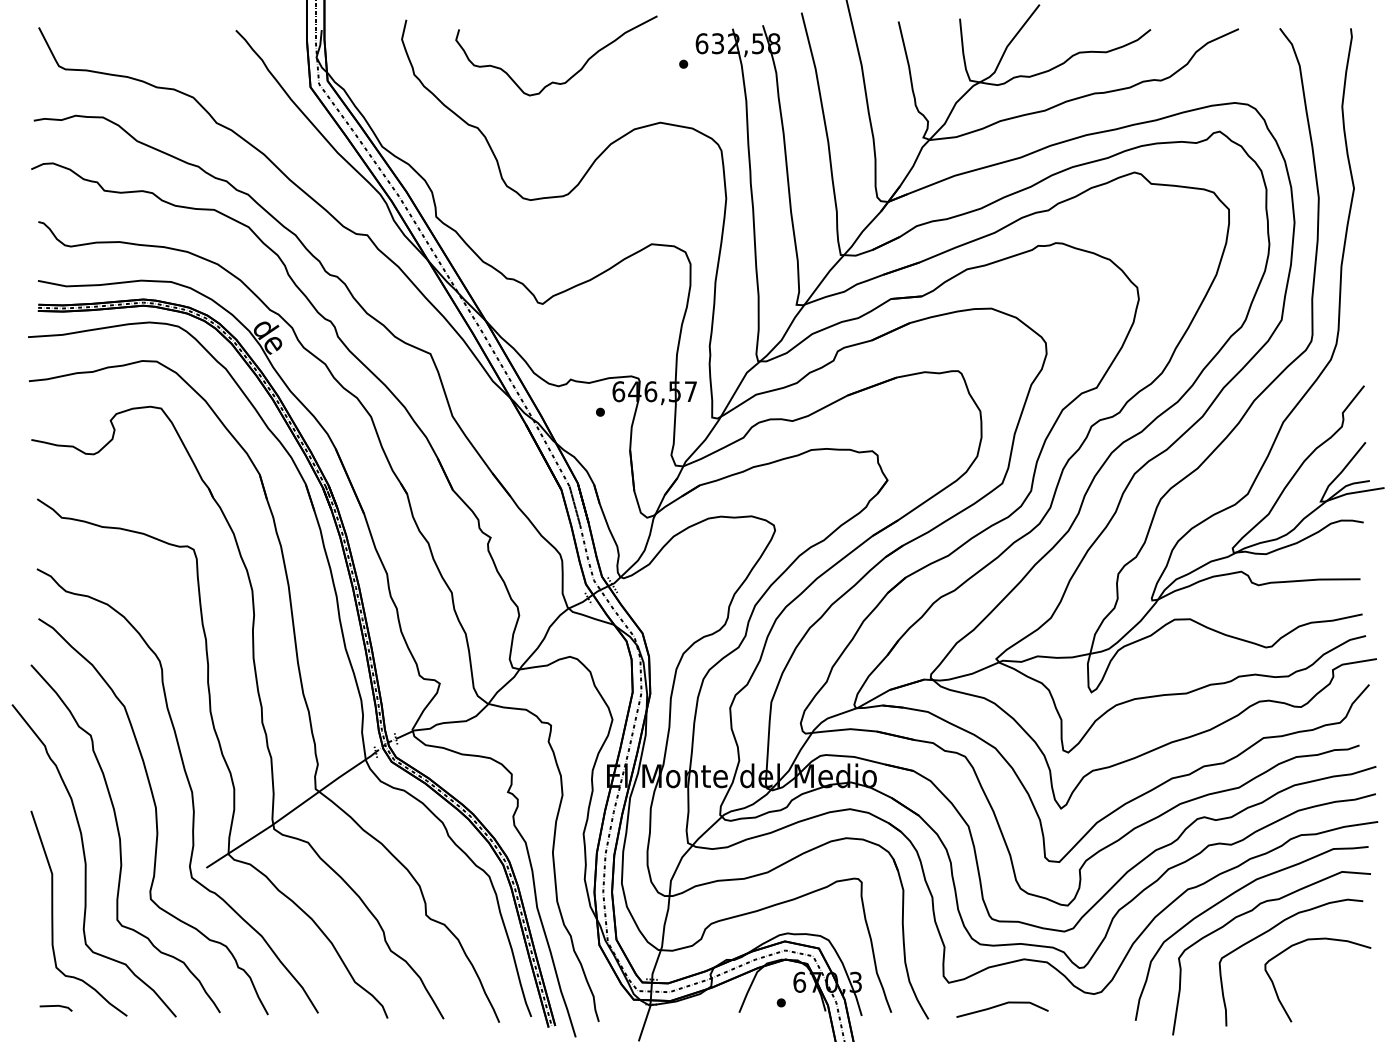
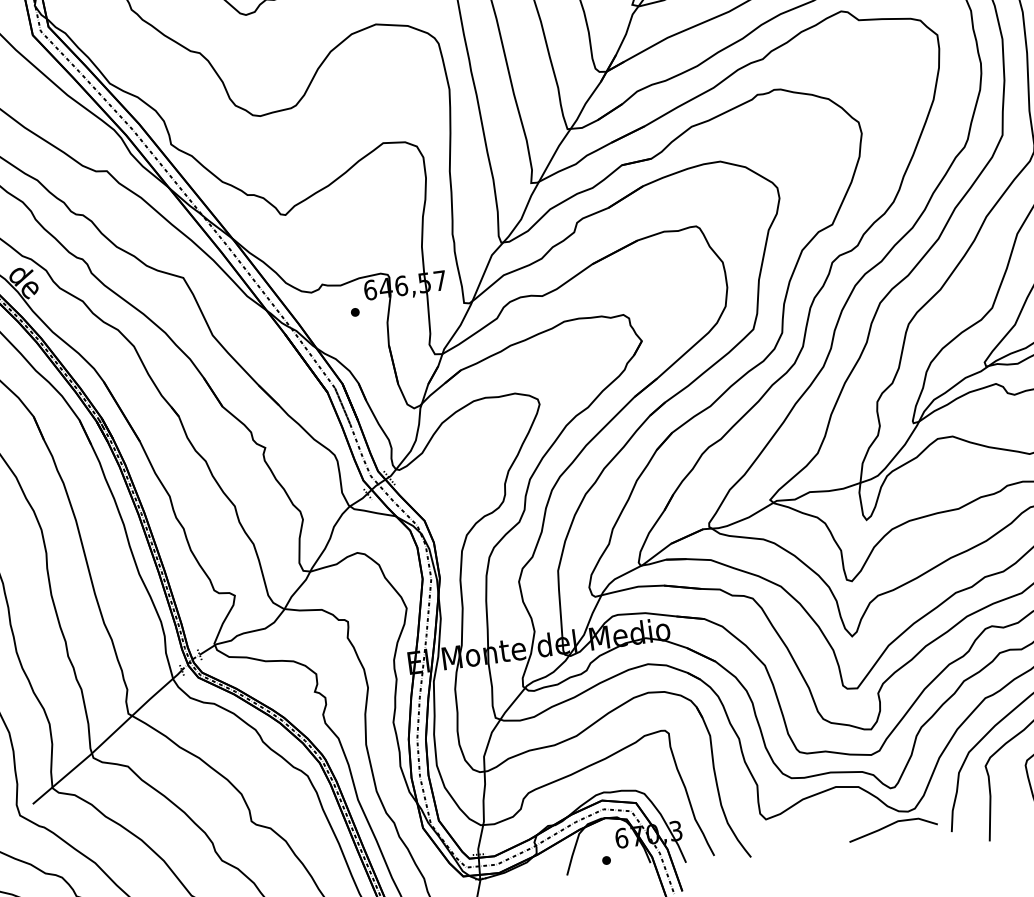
line: (1002, 1005) -> (892, 824), moved

